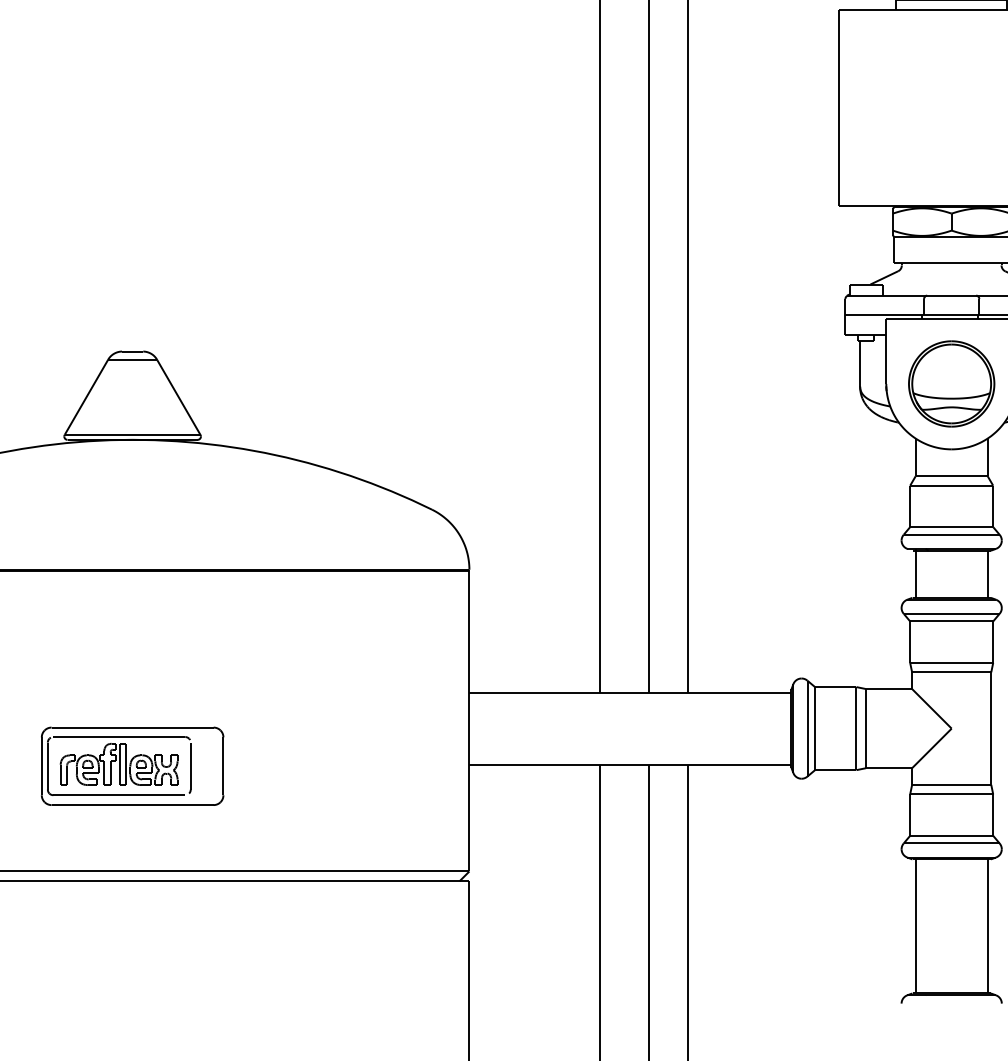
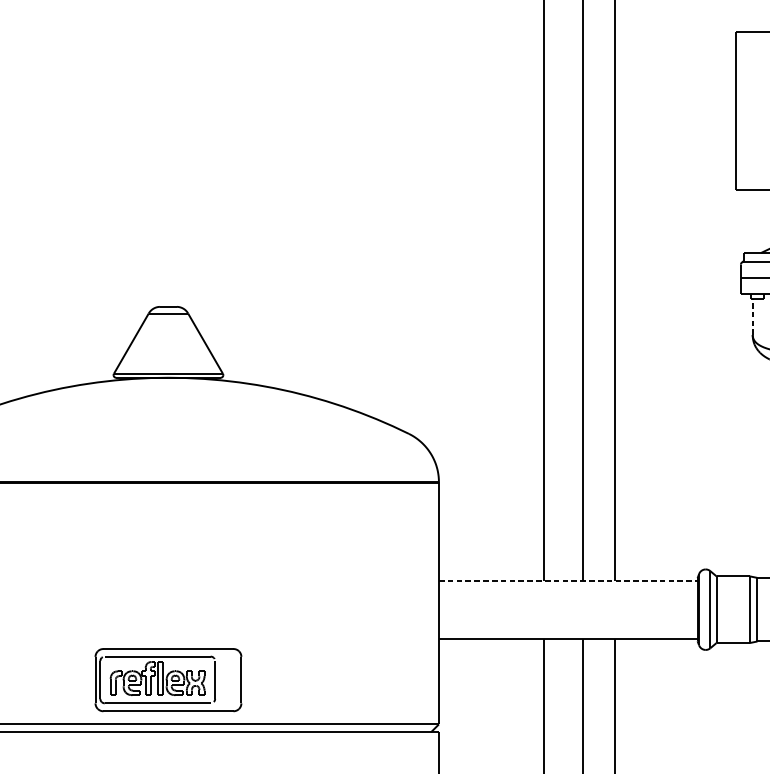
line: (860, 364) -> (753, 317), solid -> dashed
line: (630, 692) -> (568, 580), solid -> dashed
part: (132, 765) -> (168, 679), moved

